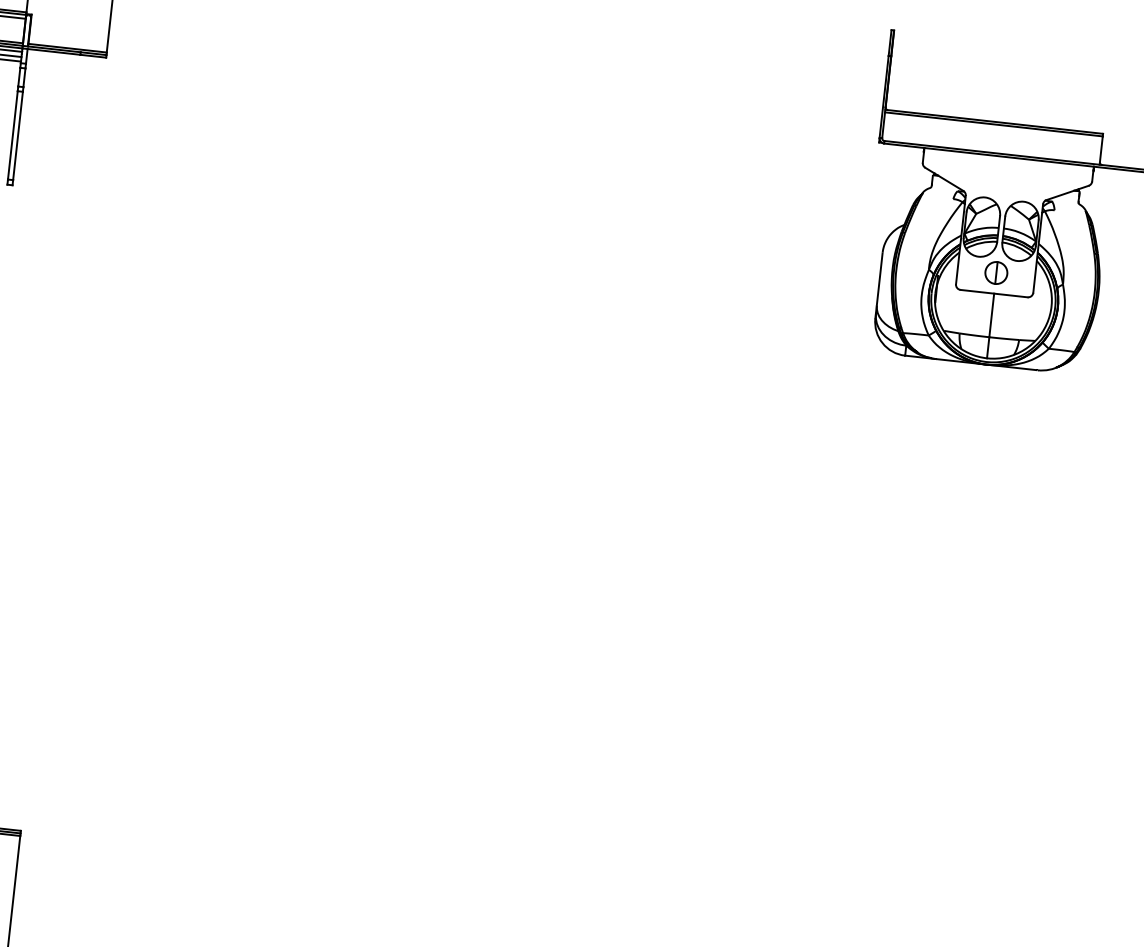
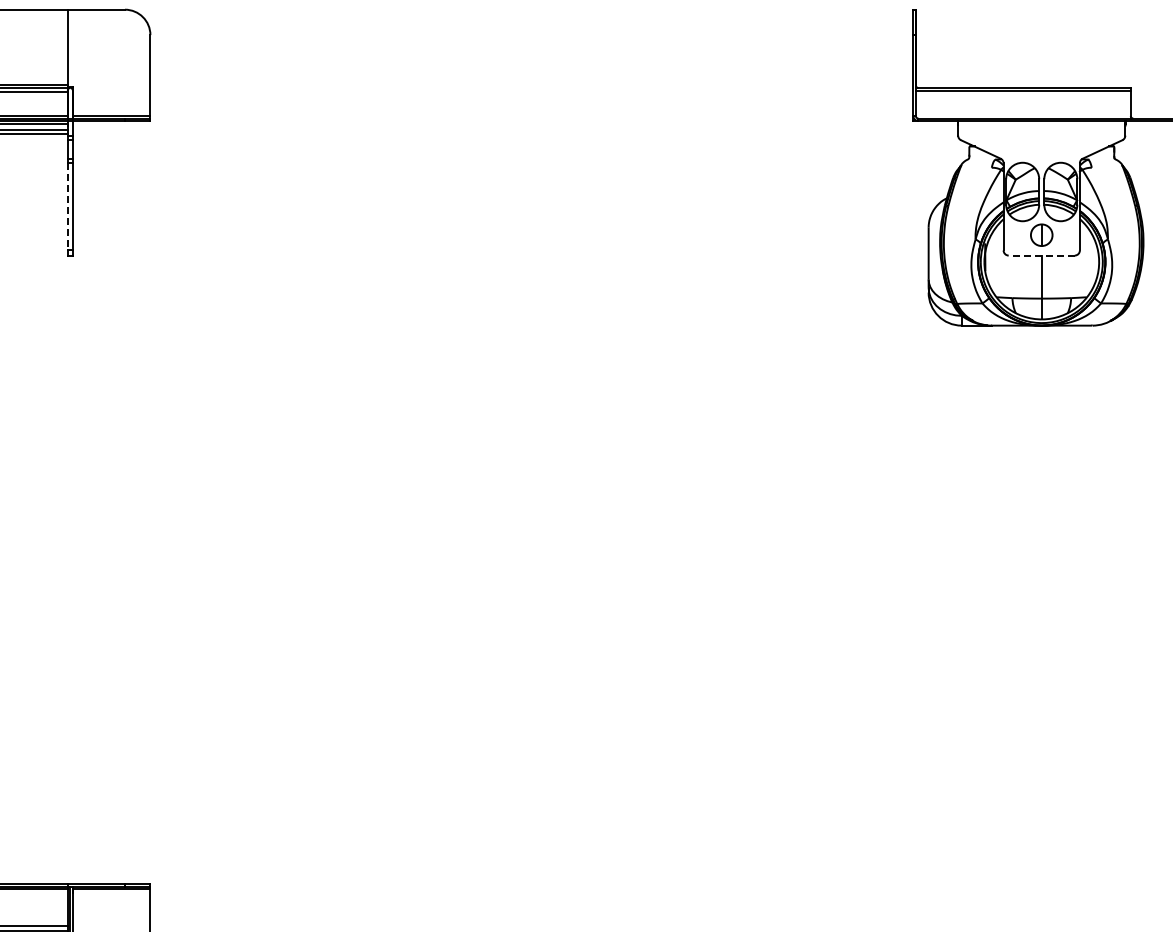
line: (12, 134) -> (67, 206), solid -> dashed
line: (993, 293) -> (1041, 255), solid -> dashed

